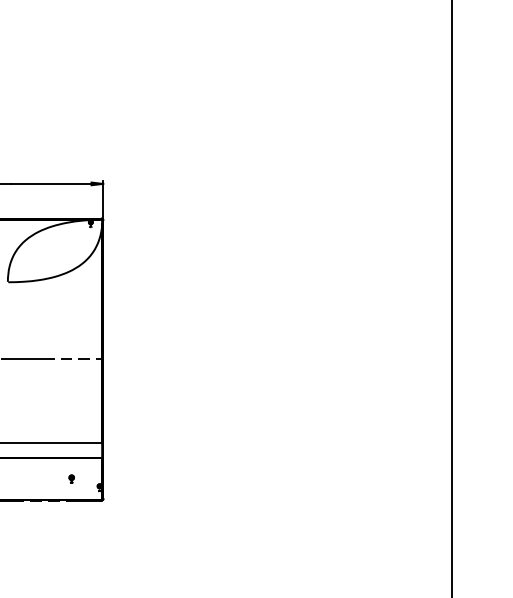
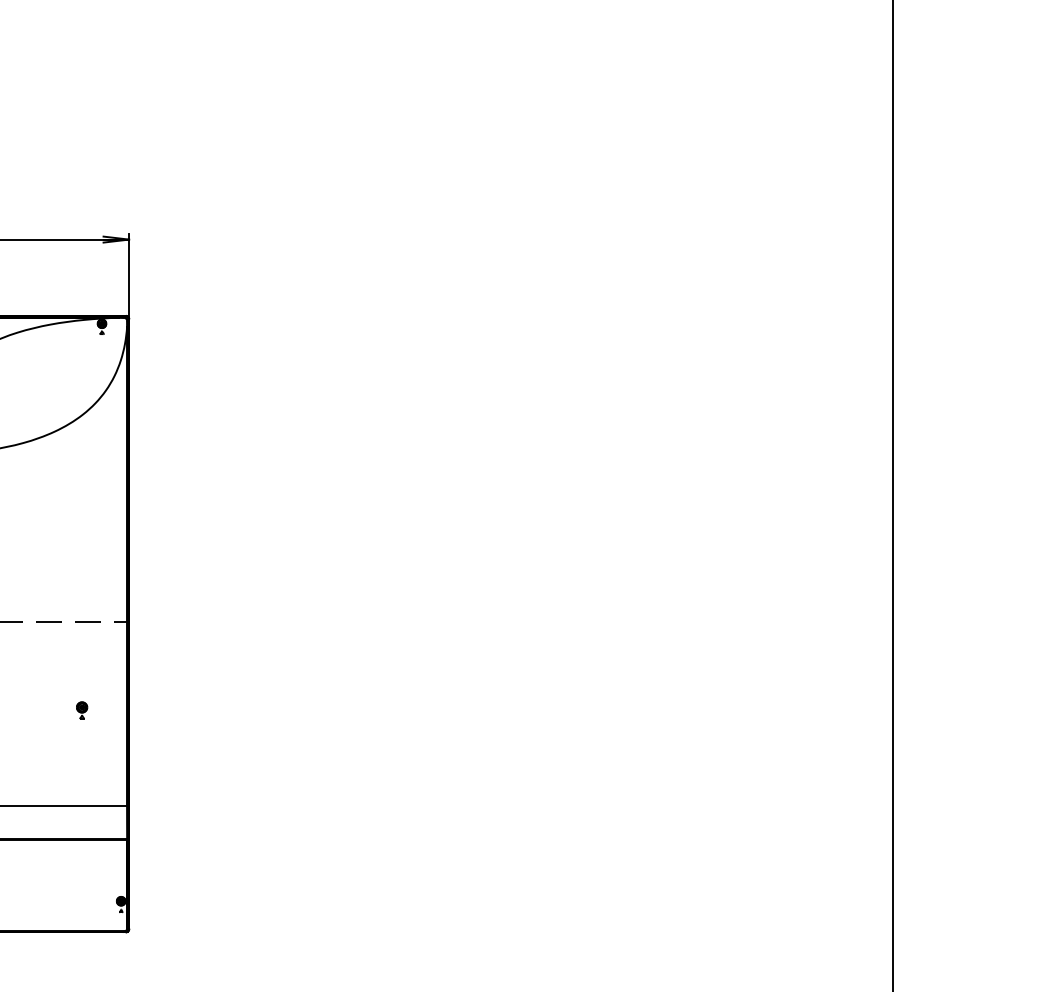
part: (71, 478) -> (81, 709), moved

